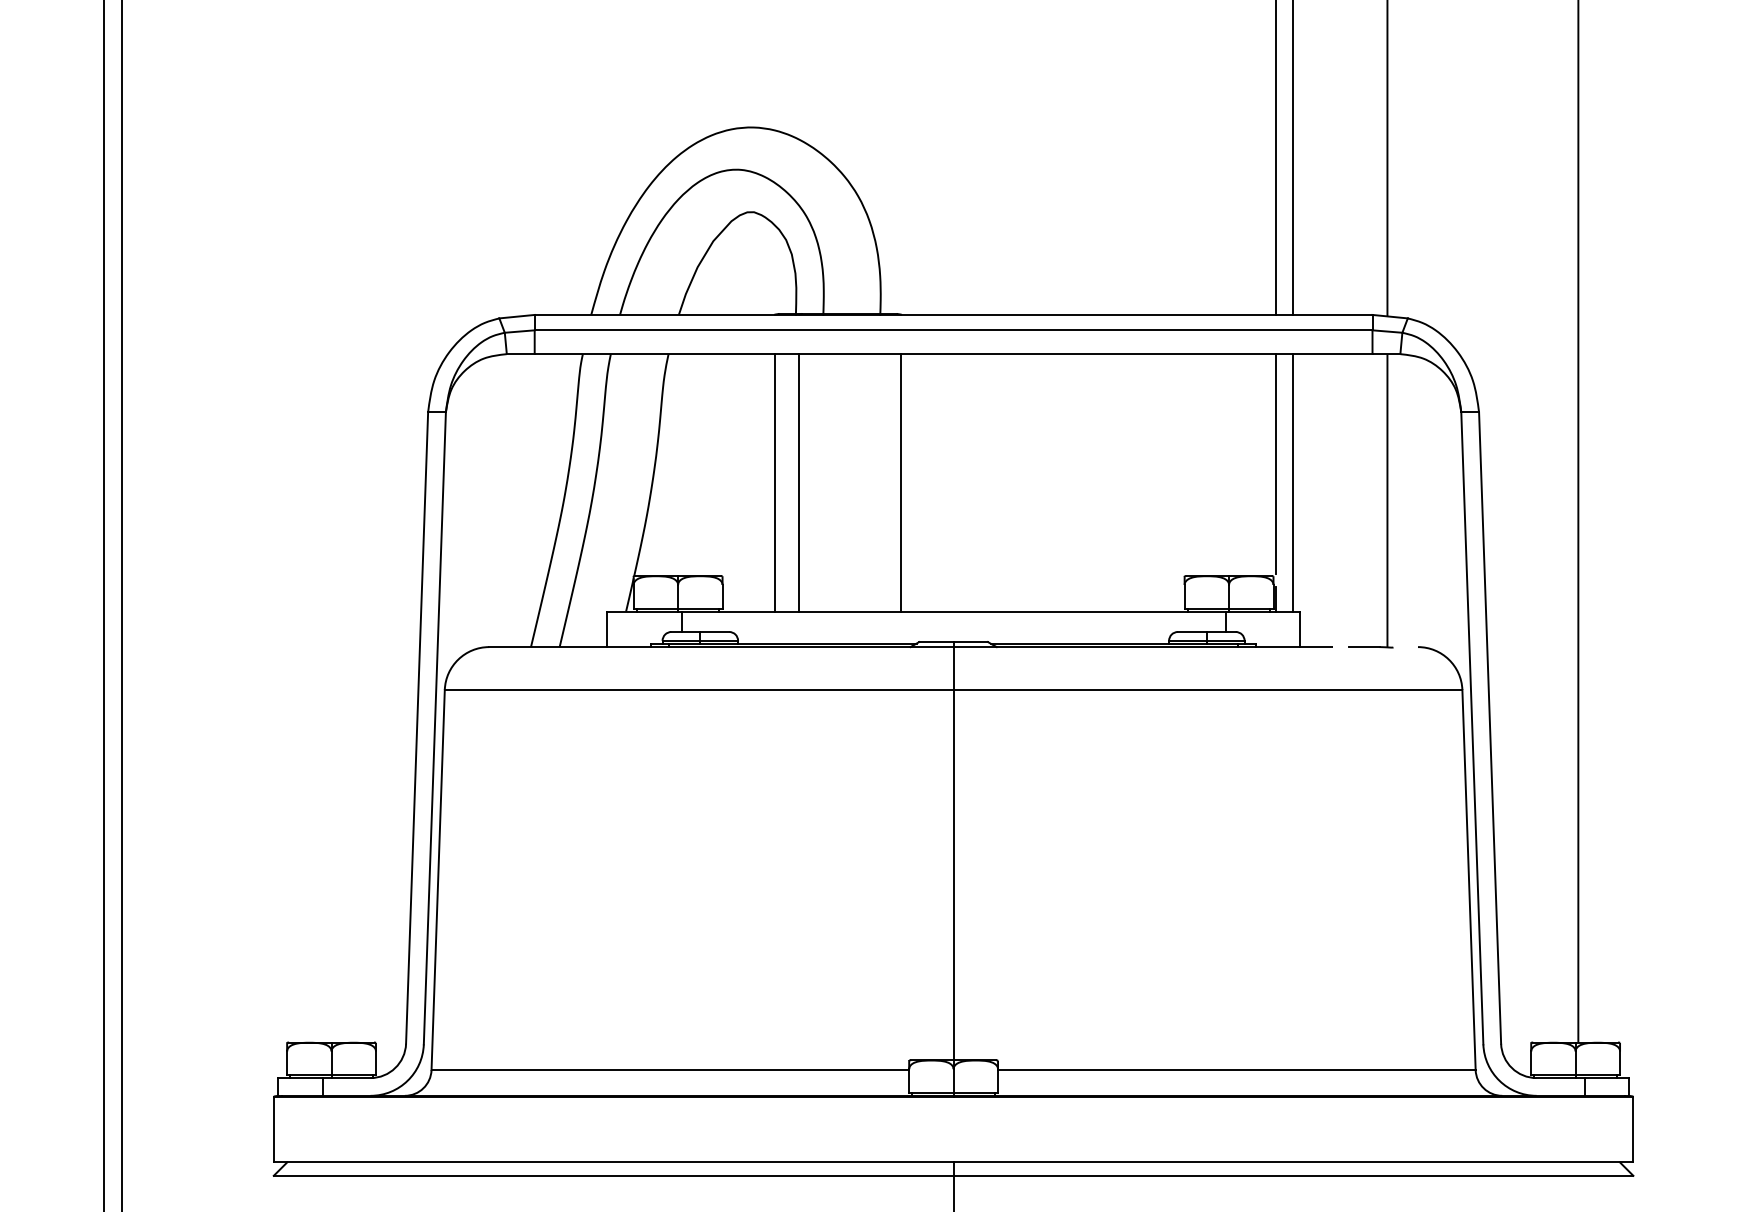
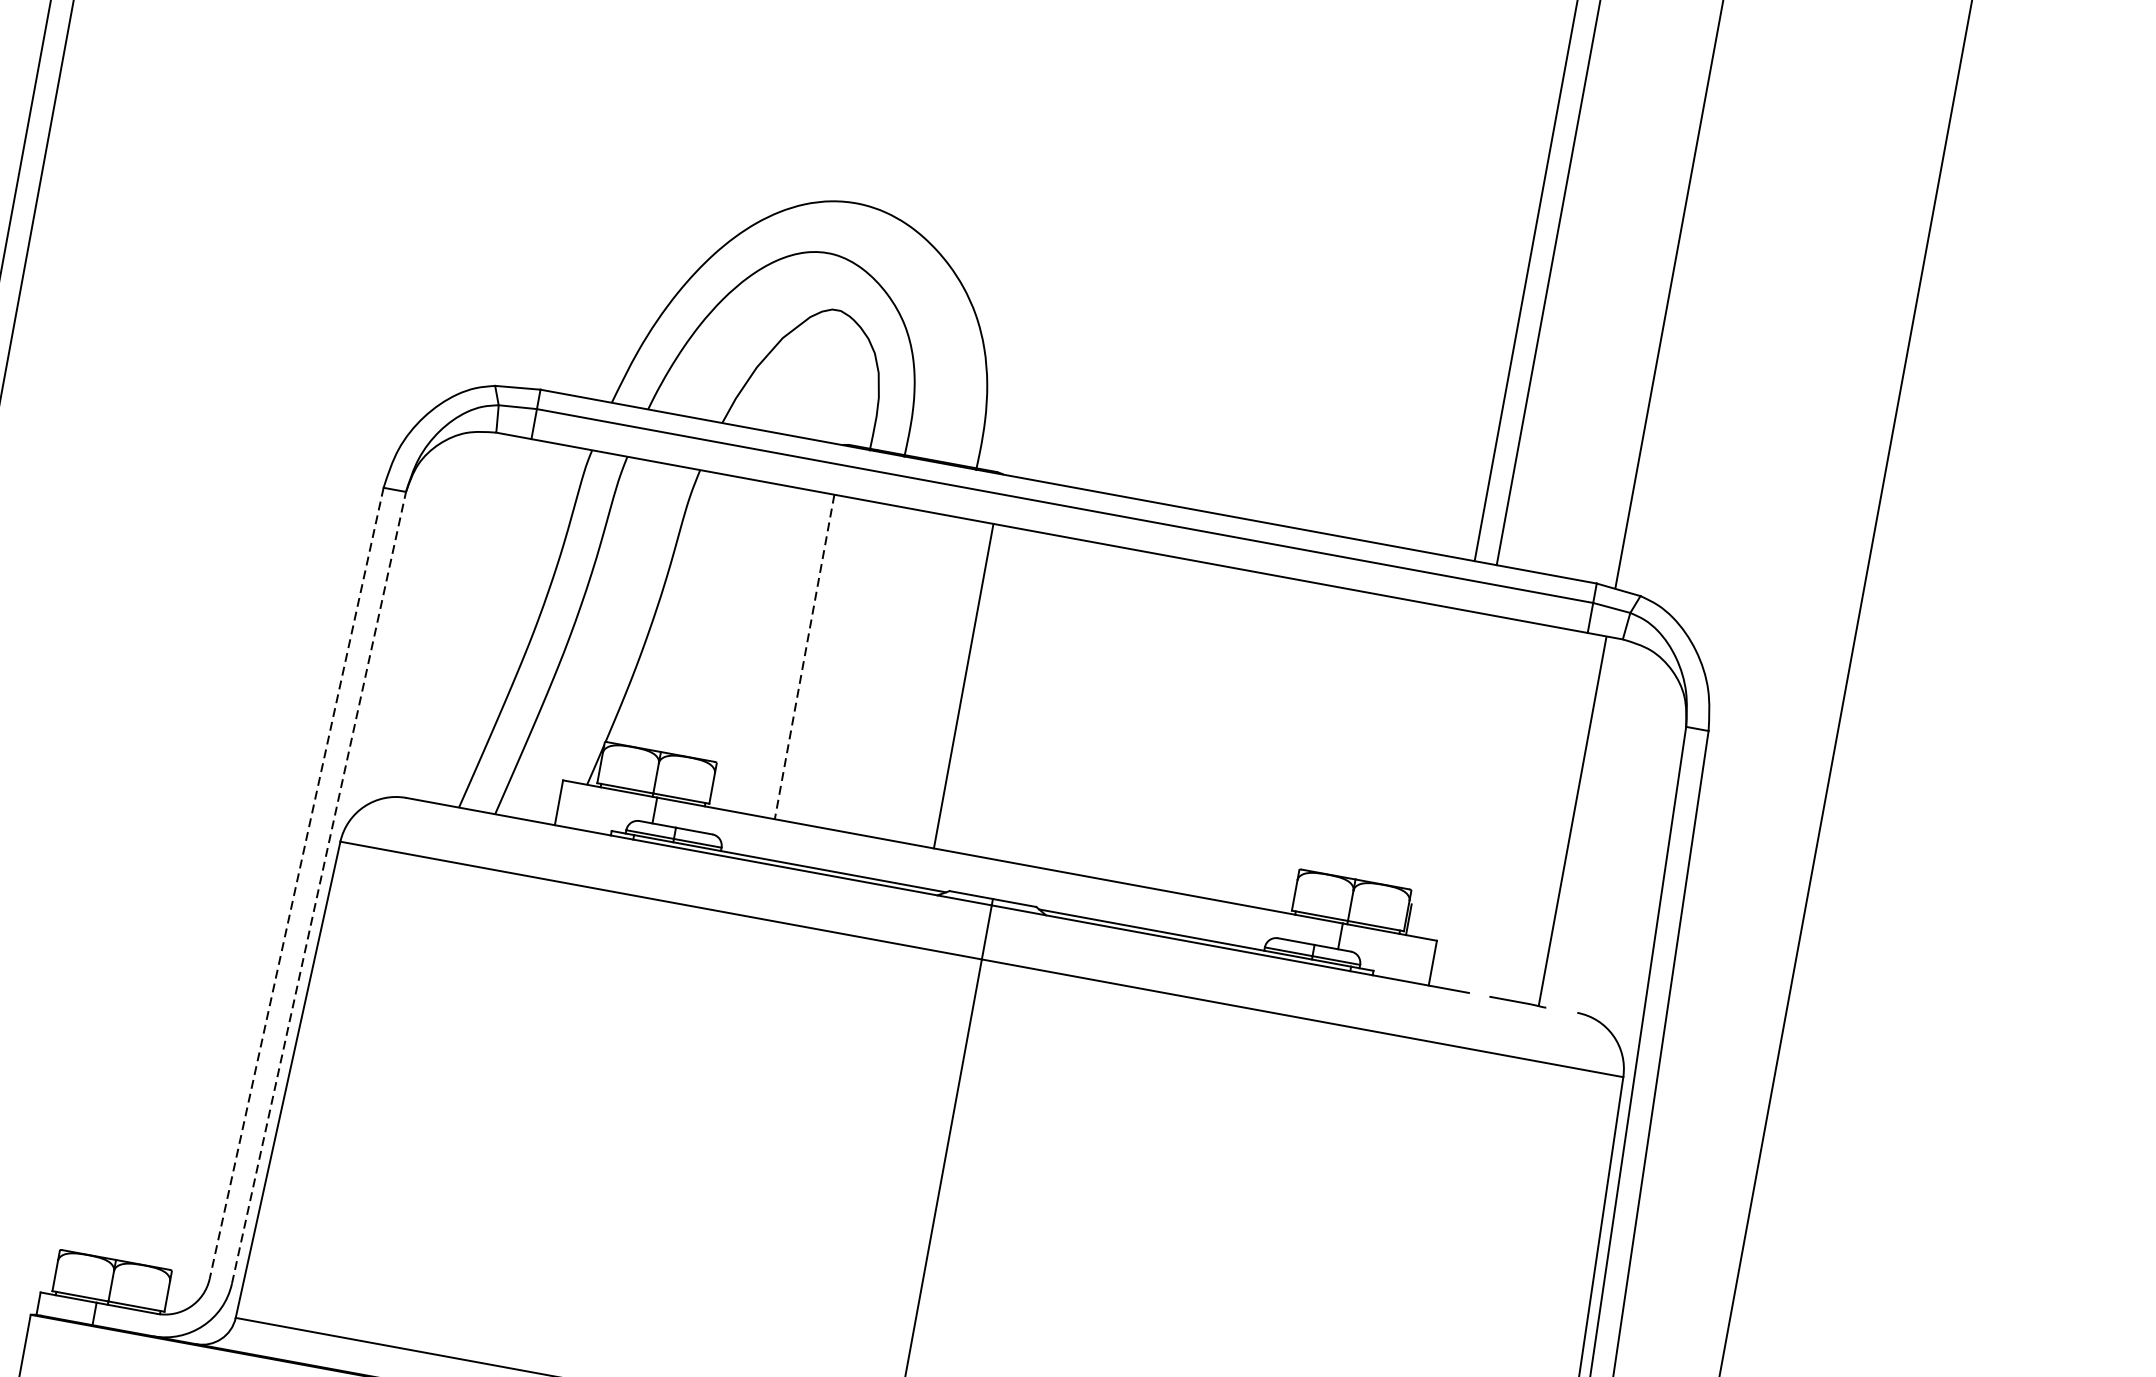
line: (1275, 464) -> (1439, 749), removed
line: (774, 482) -> (804, 656), solid -> dashed
line: (799, 482) -> (835, 662), removed
line: (1293, 482) -> (1458, 776), removed
line: (417, 728) -> (297, 883), solid -> dashed
line: (434, 728) -> (318, 887), solid -> dashed

